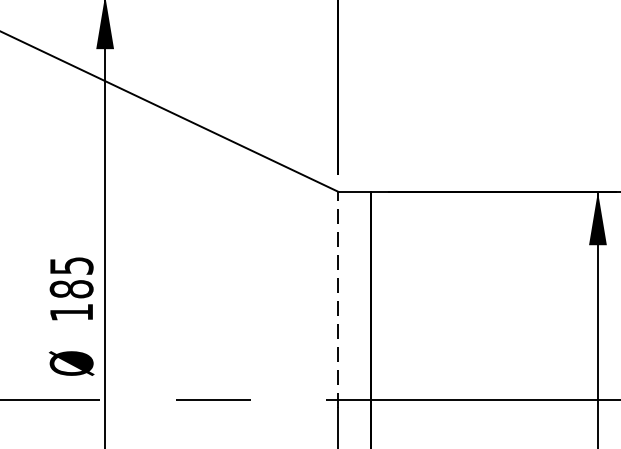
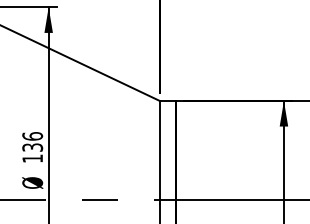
text: (71, 276) -> (32, 141), 185 -> 136
line: (337, 299) -> (159, 152), dashed -> solid

